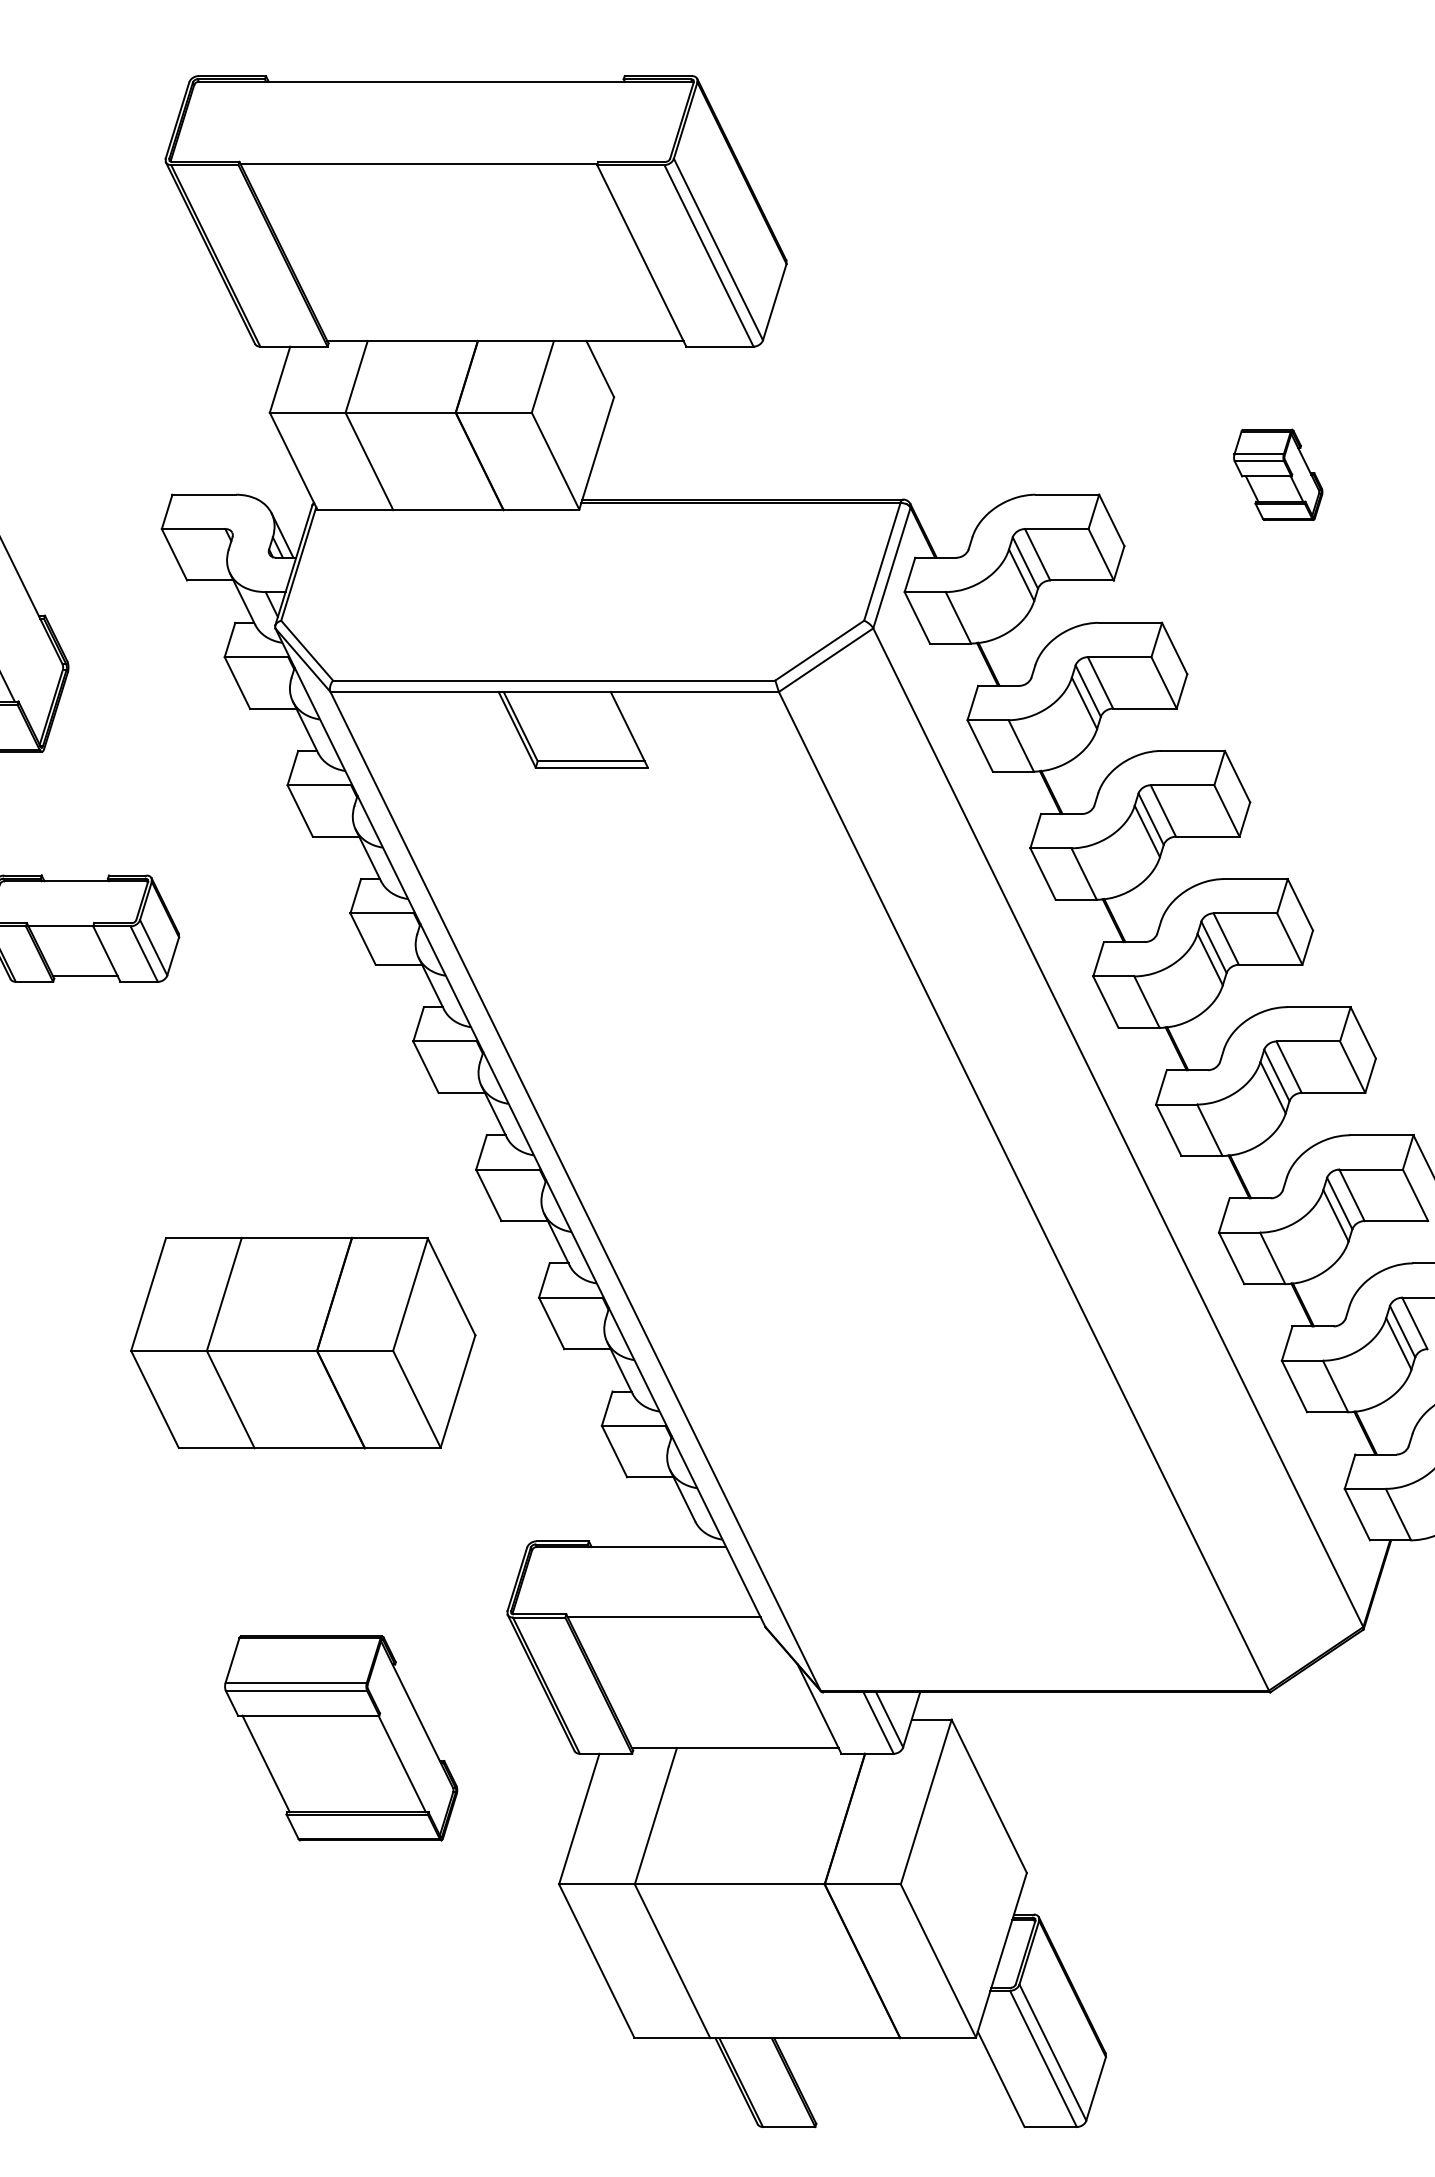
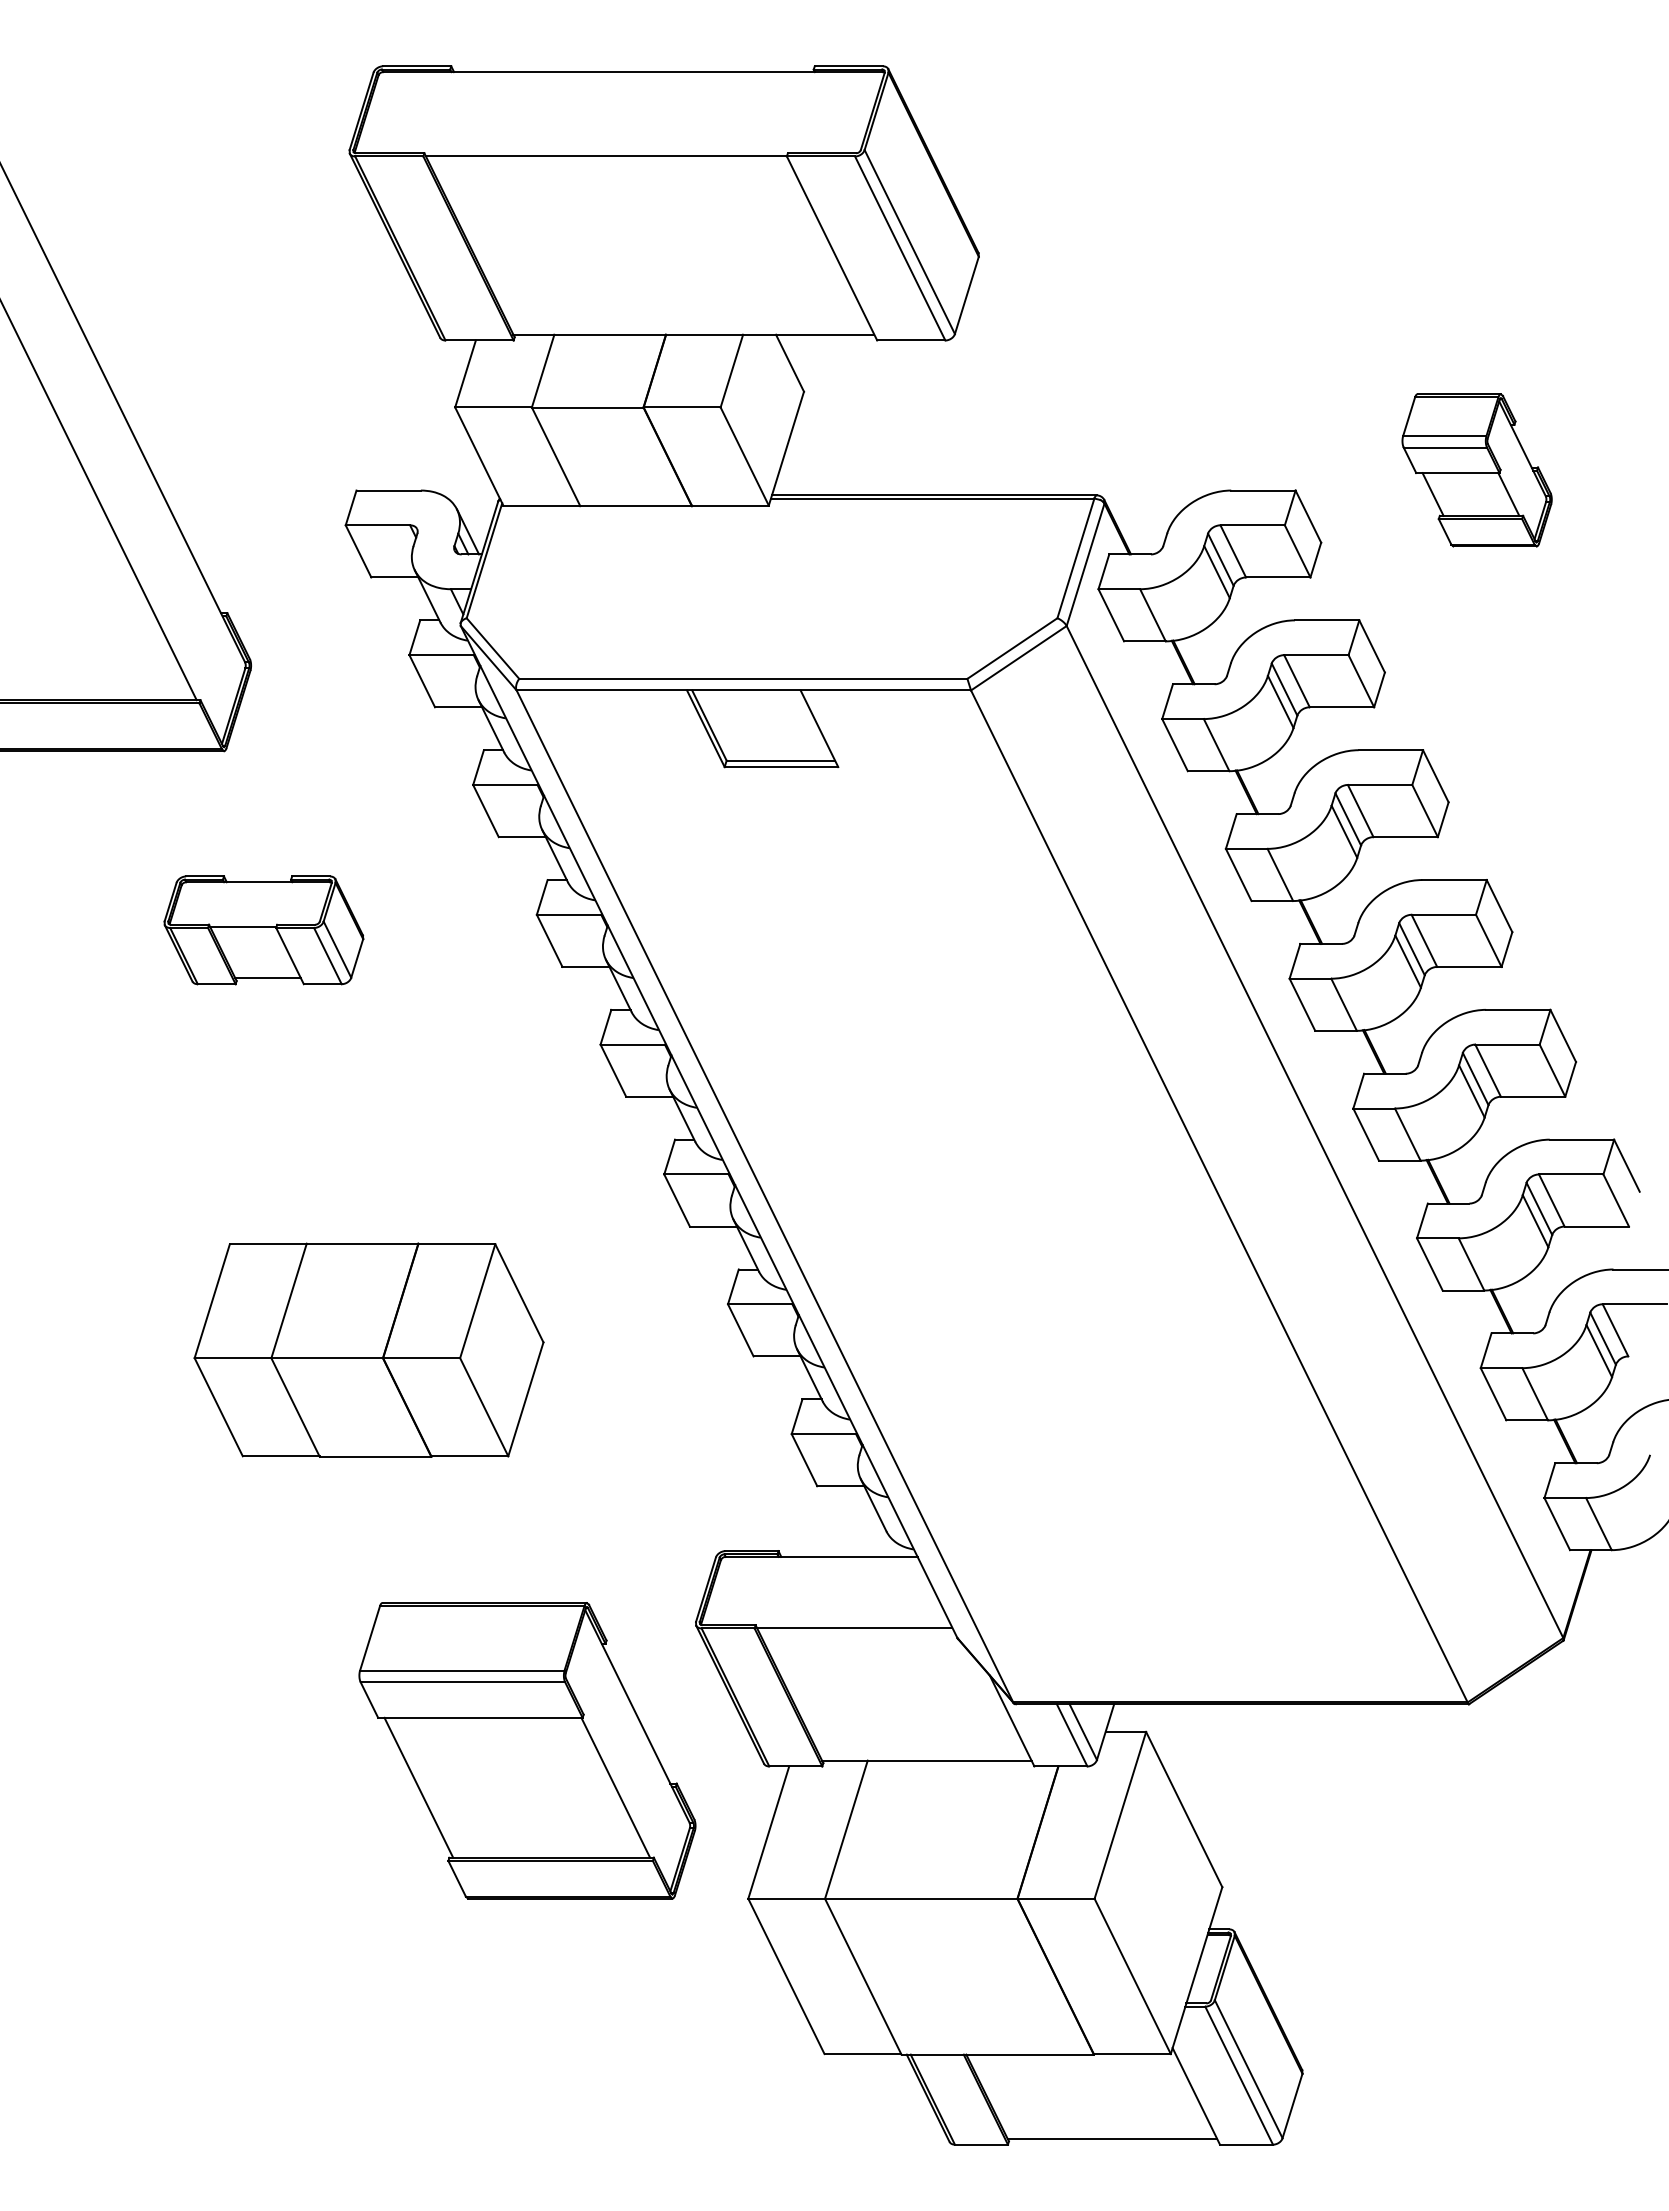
part: (1277, 474) -> (1476, 470), size x1.67
part: (302, 1342) -> (368, 1349), moved
part: (341, 1738) -> (527, 1750), size x1.43
line: (918, 2120) -> (1112, 2138), added

